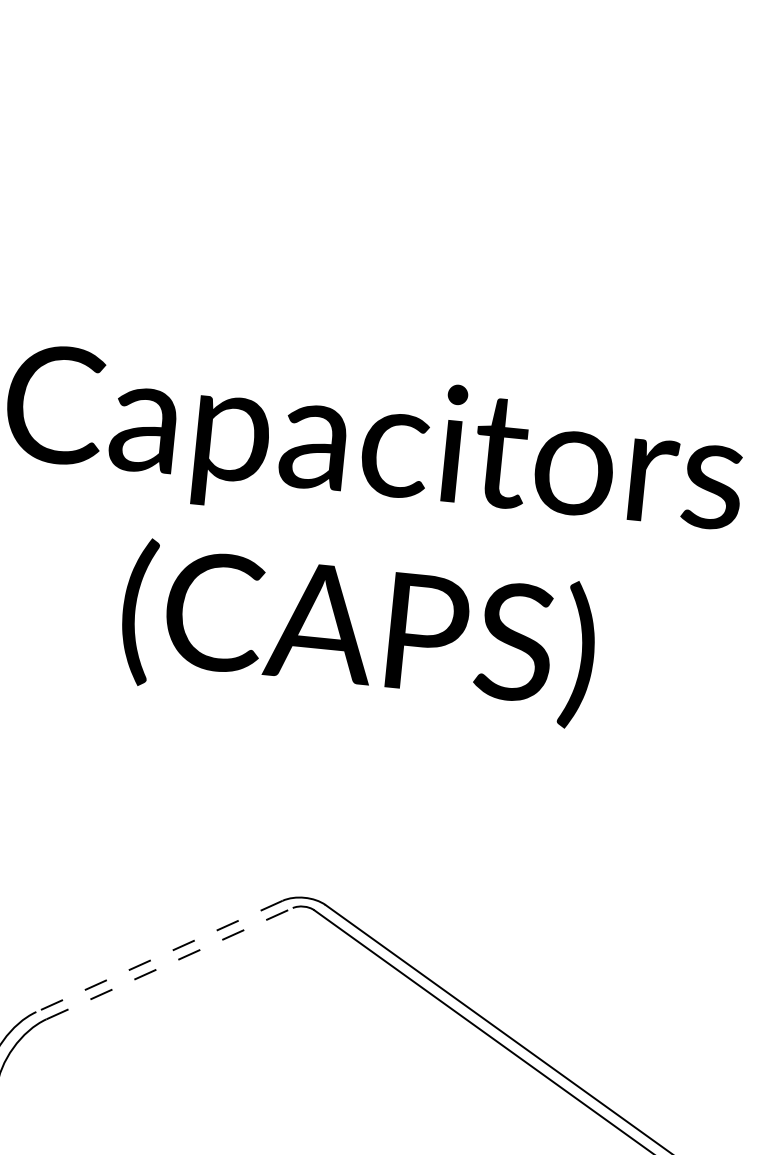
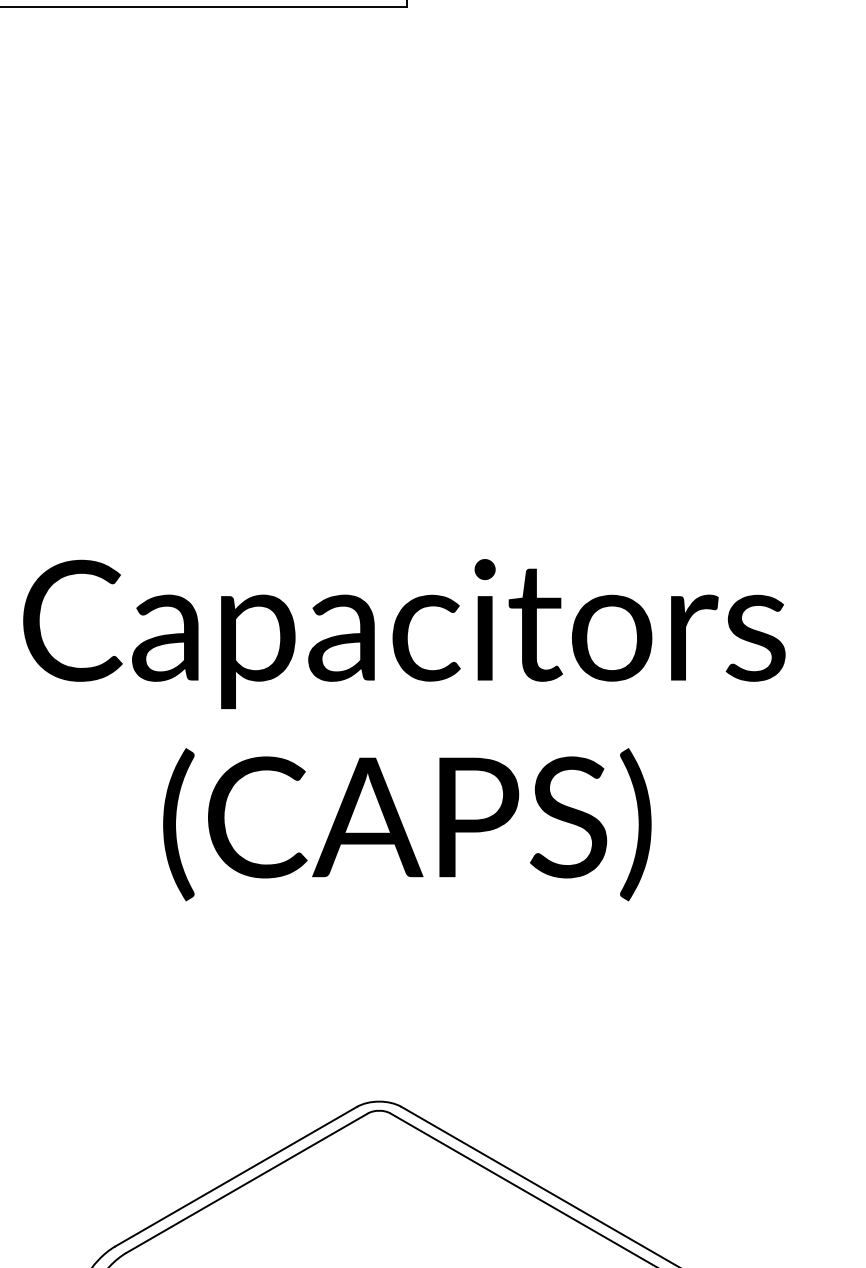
line: (158, 956) -> (235, 1176), dashed -> solid
line: (169, 963) -> (247, 1182), dashed -> solid

